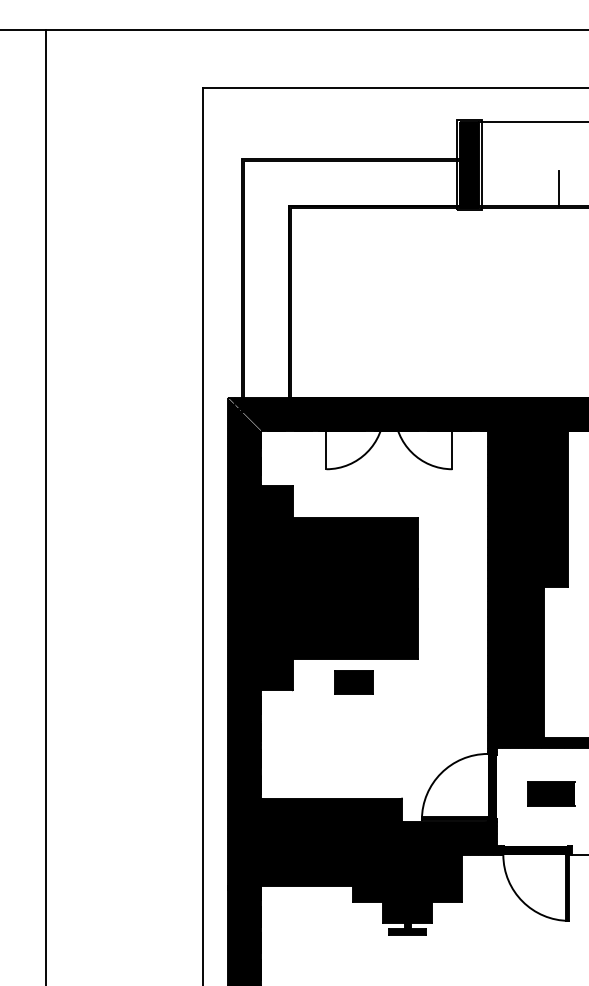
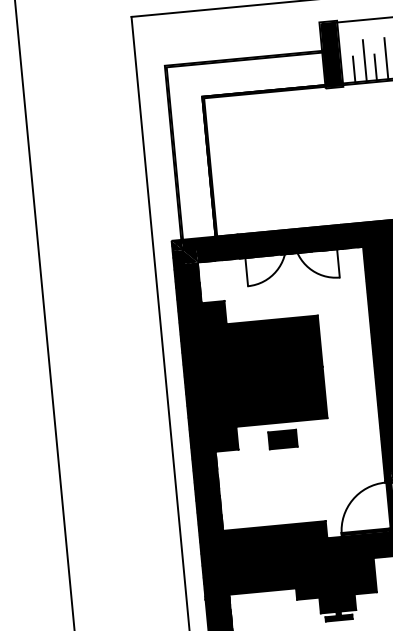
line: (514, 177) -> (365, 60), added
line: (543, 177) -> (386, 58), added
line: (498, 187) -> (354, 68), added
line: (528, 187) -> (375, 66), added

